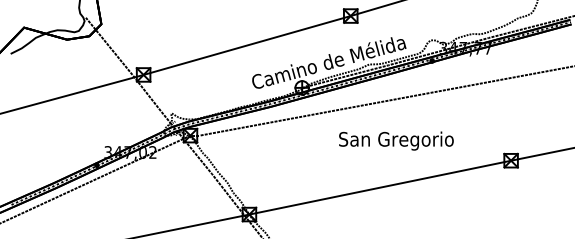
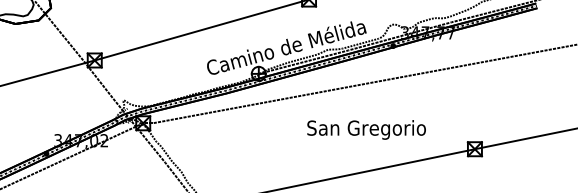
text: (396, 140) -> (366, 129), moved

